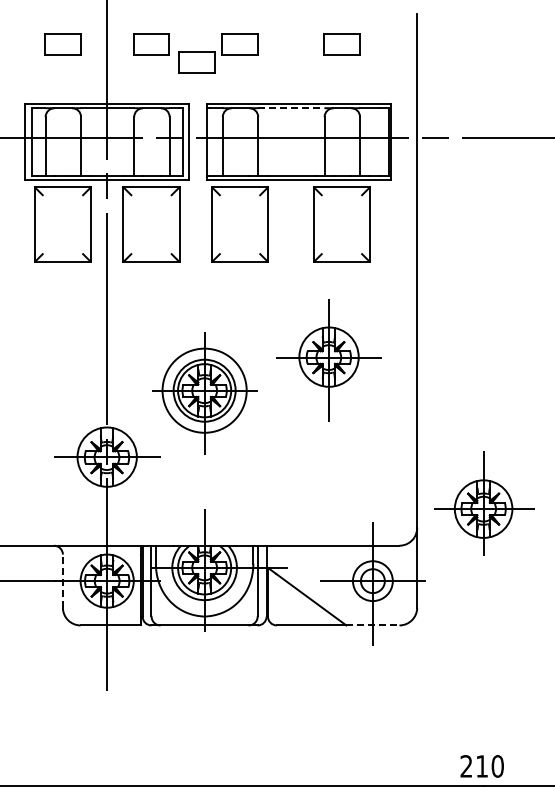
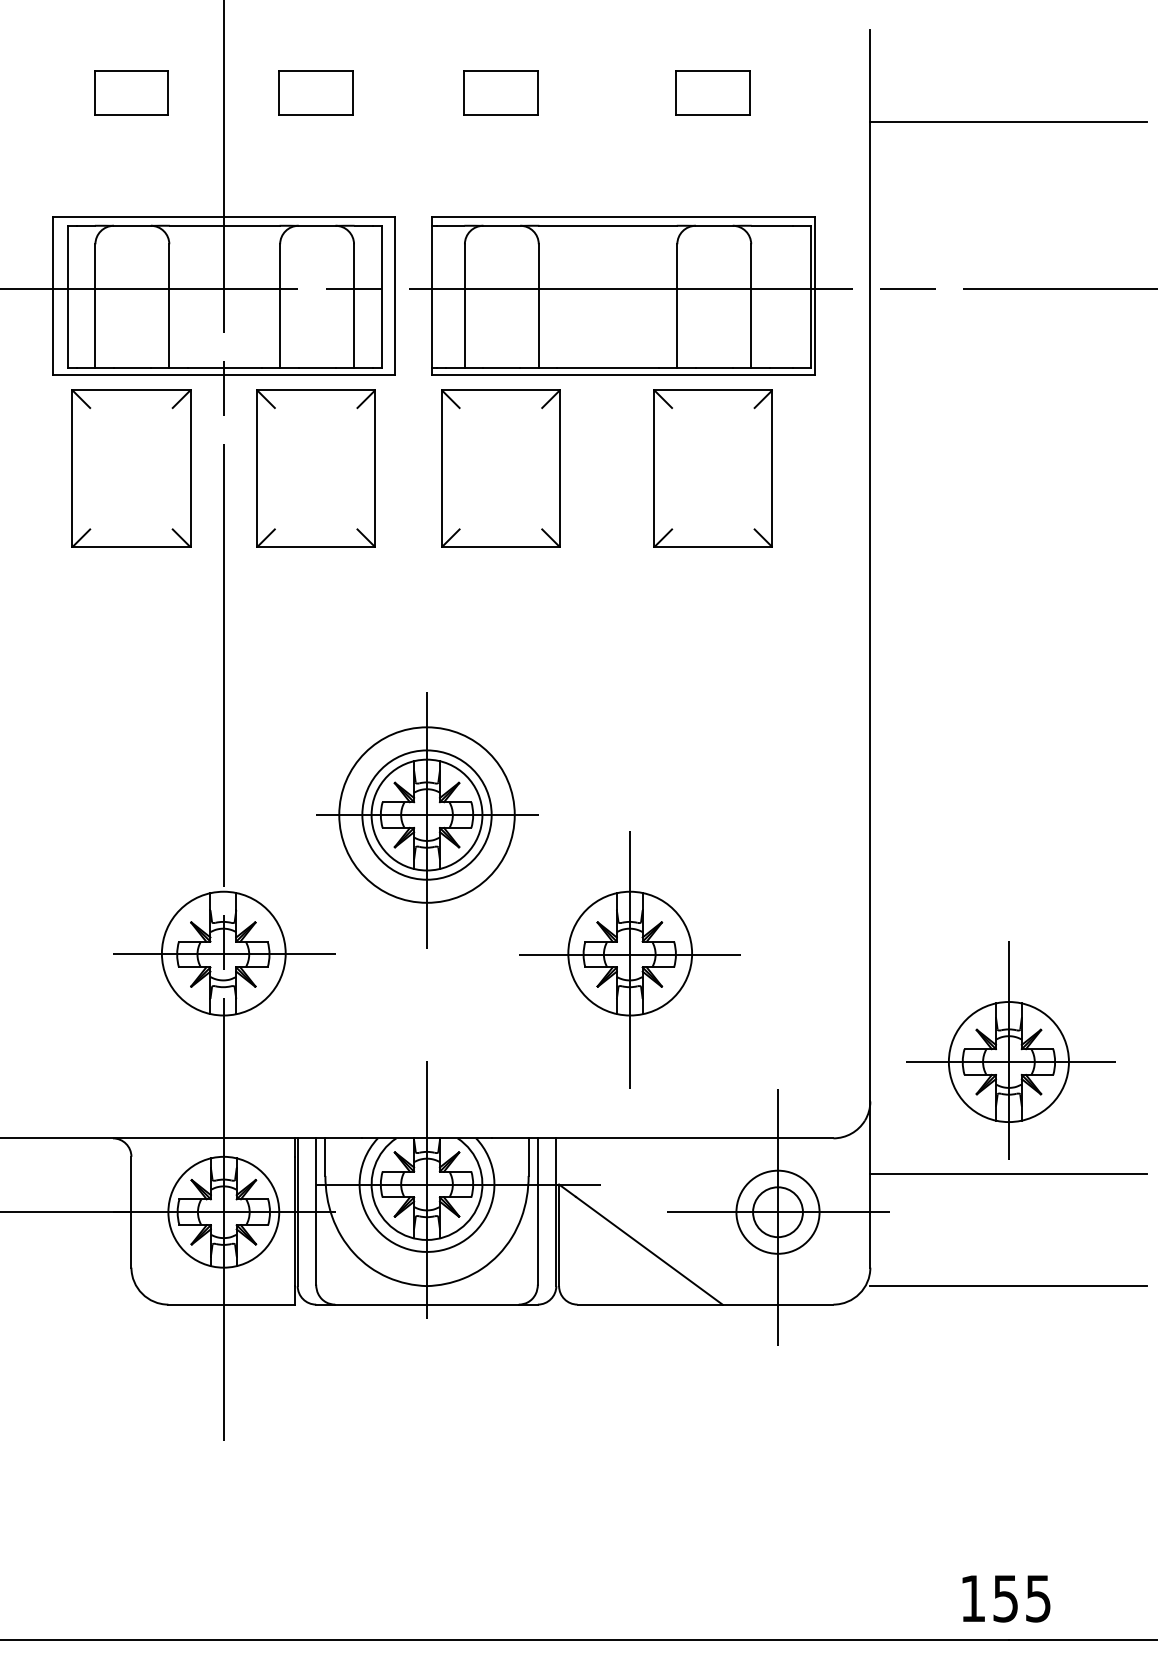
line: (483, 58) -> (1008, 122), added
part: (196, 62) -> (410, 130), removed
line: (291, 108) -> (608, 226), dashed -> solid
part: (328, 360) -> (629, 960), moved
line: (483, 563) -> (1008, 1175), added
line: (62, 581) -> (130, 1212), dashed -> solid
line: (483, 616) -> (1008, 1285), added
line: (372, 625) -> (777, 1304), dashed -> solid
text: (481, 766) -> (1004, 1598), 210 -> 155

